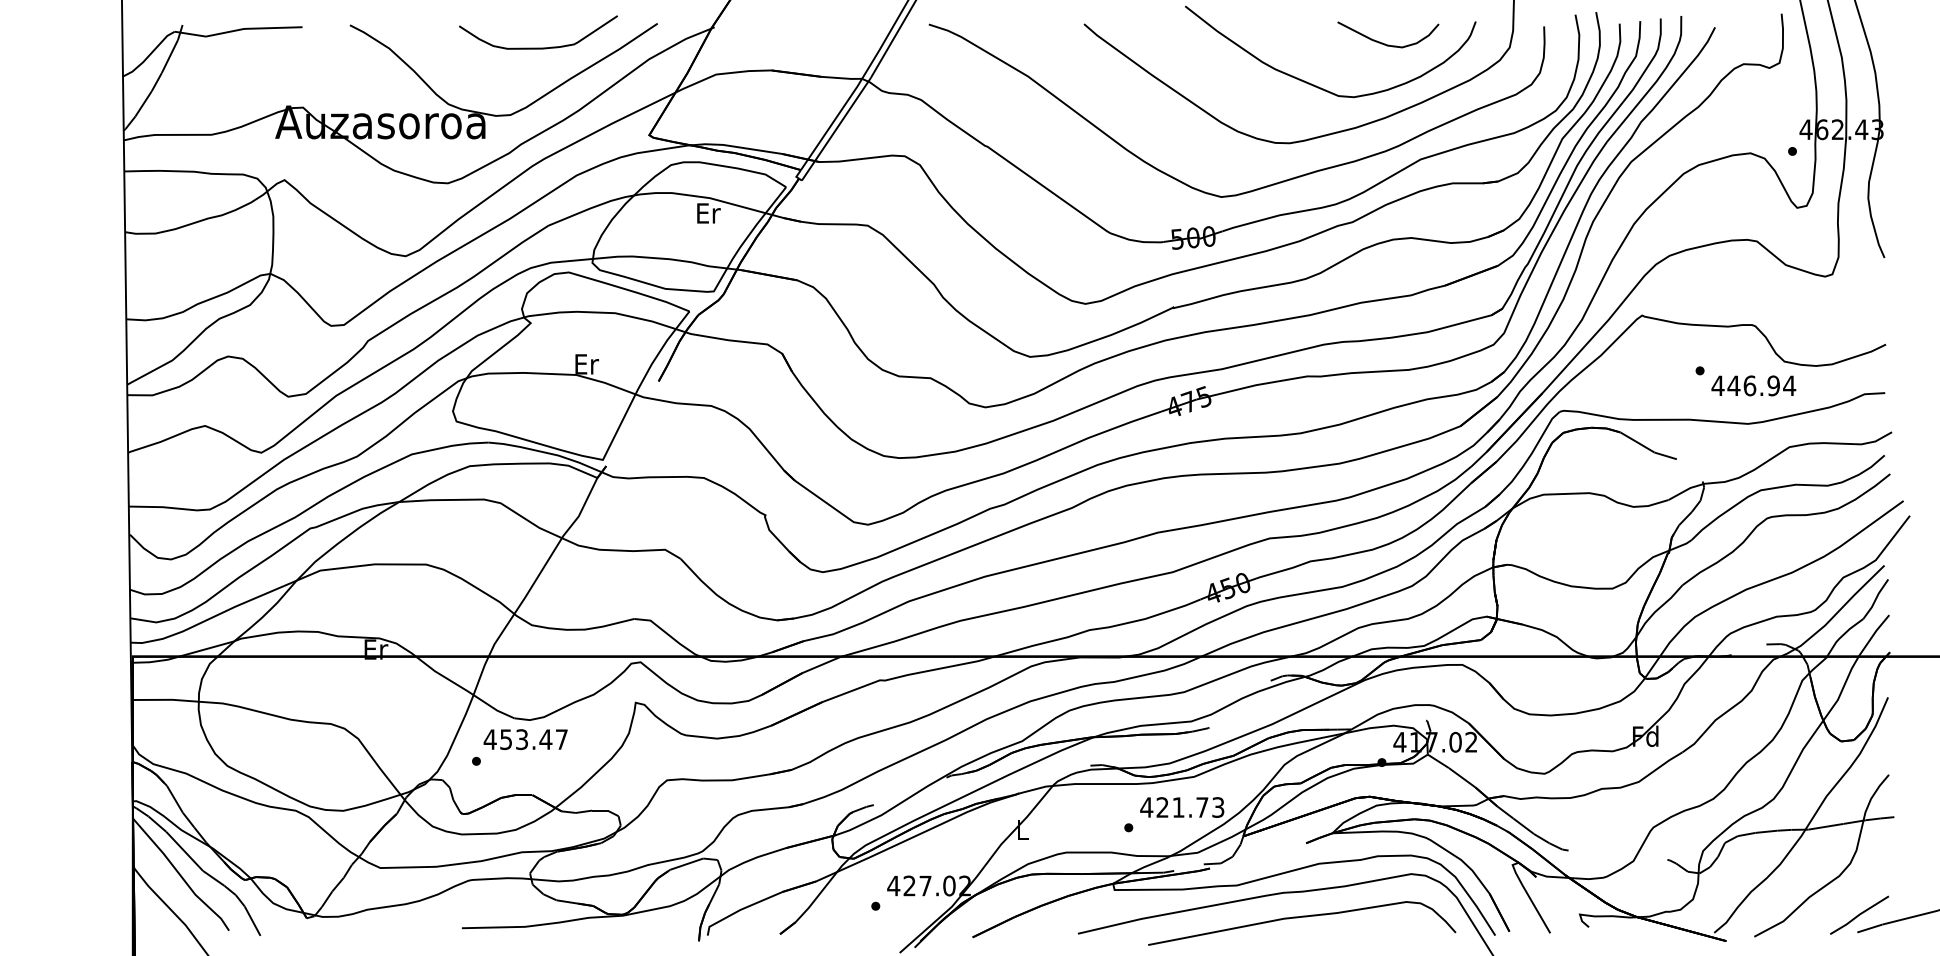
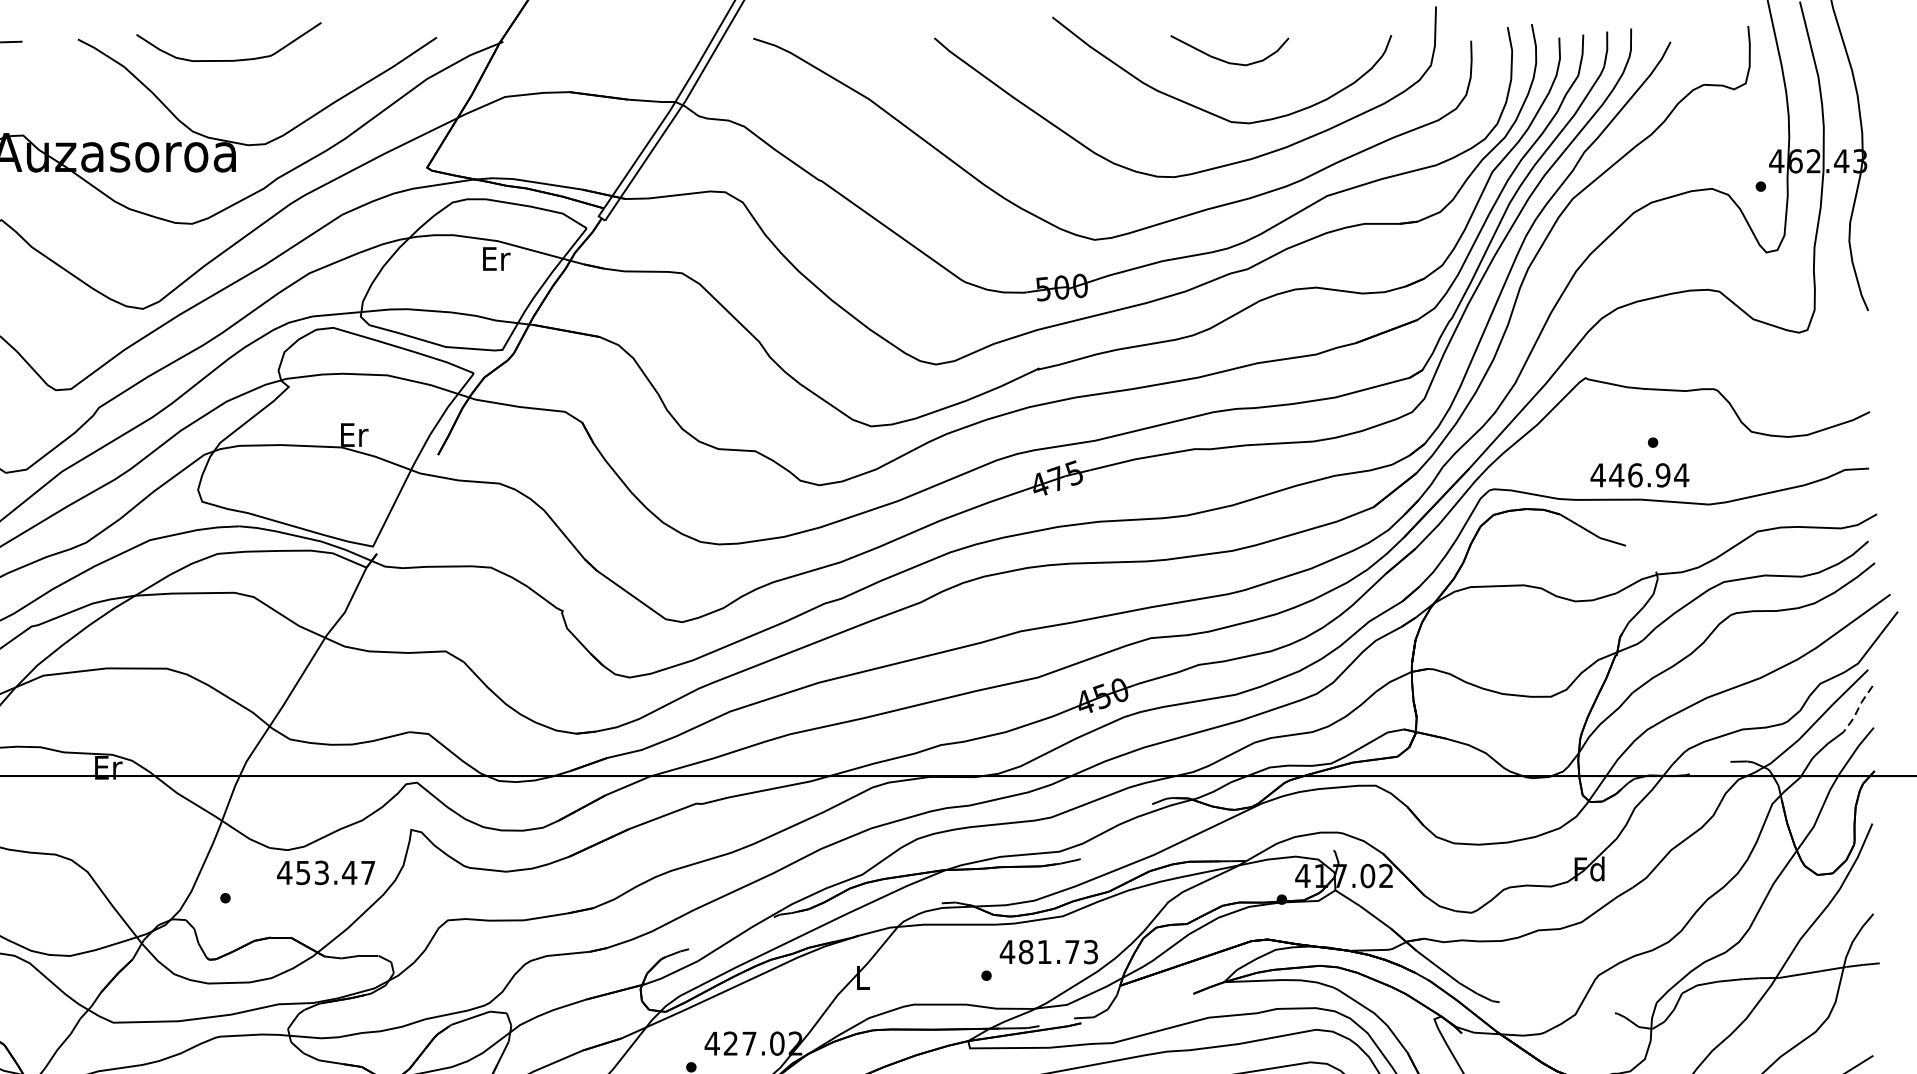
curve: (1385, 43) -> (1226, 60), moved
curve: (538, 47) -> (229, 59), moved
text: (1753, 385) -> (1639, 474), moved
line: (1875, 599) -> (1857, 709), solid -> dashed
text: (525, 739) -> (325, 872), moved
text: (1162, 807) -> (1025, 952), 421.73 -> 481.73

